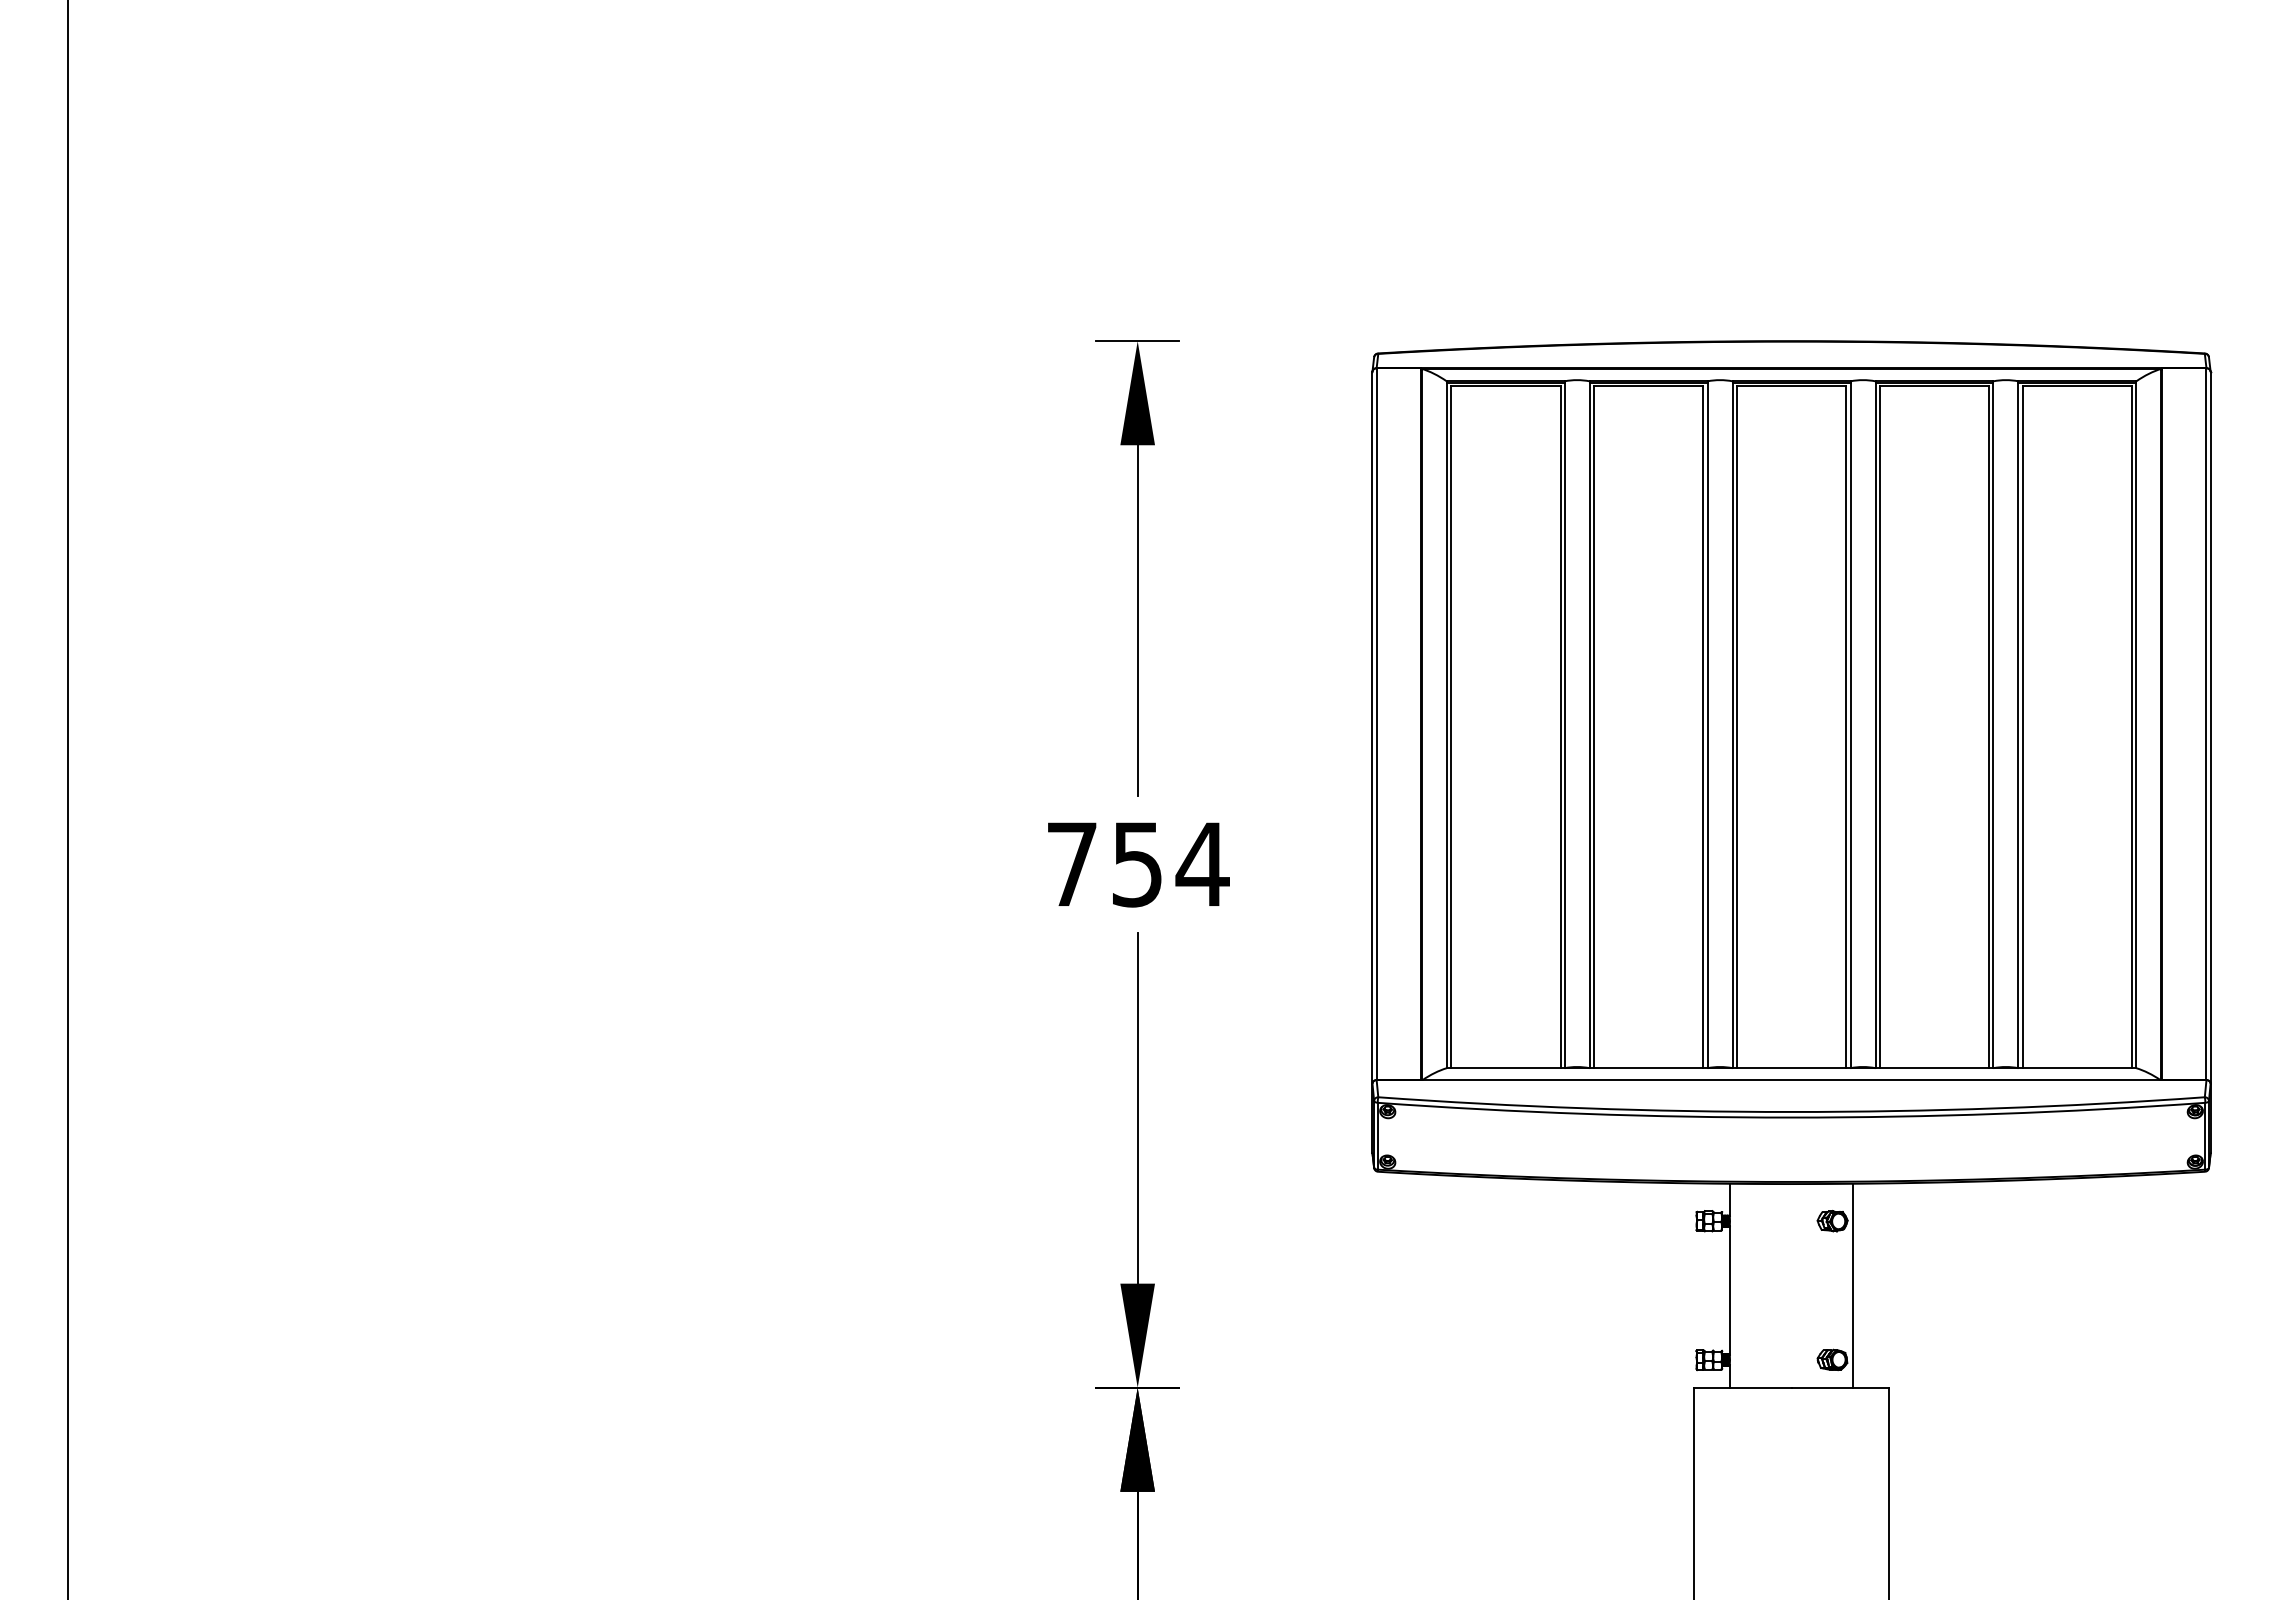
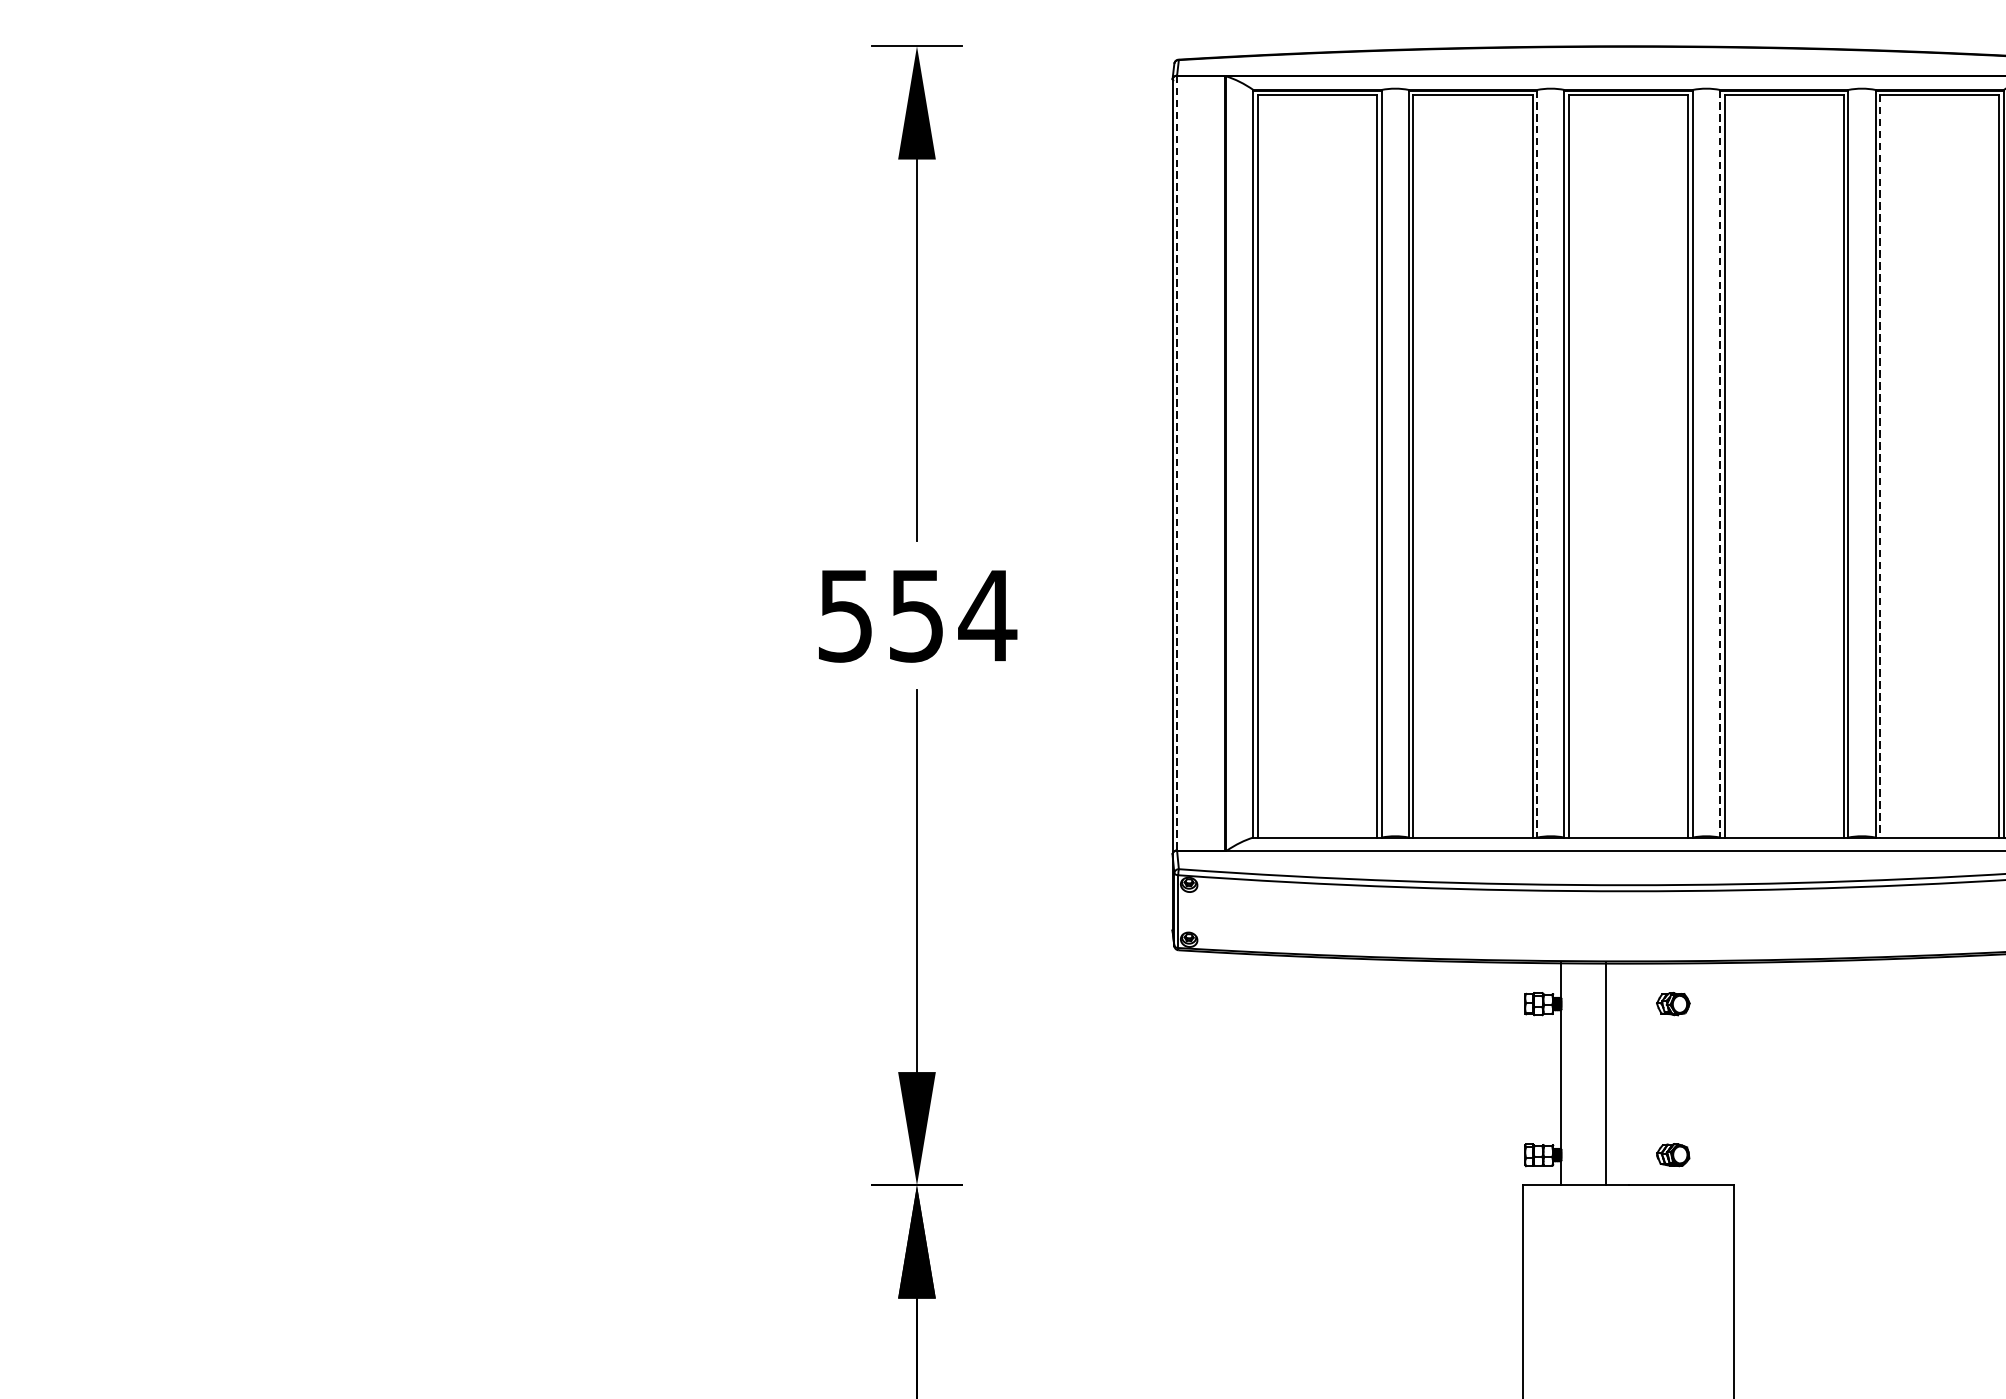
line: (1376, 724) -> (1176, 463), solid -> dashed
line: (1707, 725) -> (1537, 464), solid -> dashed
line: (1875, 725) -> (1720, 464), solid -> dashed
line: (2022, 727) -> (1880, 466), solid -> dashed
text: (1071, 864) -> (844, 615), 754 -> 554
line: (1853, 1285) -> (1605, 1074), moved

